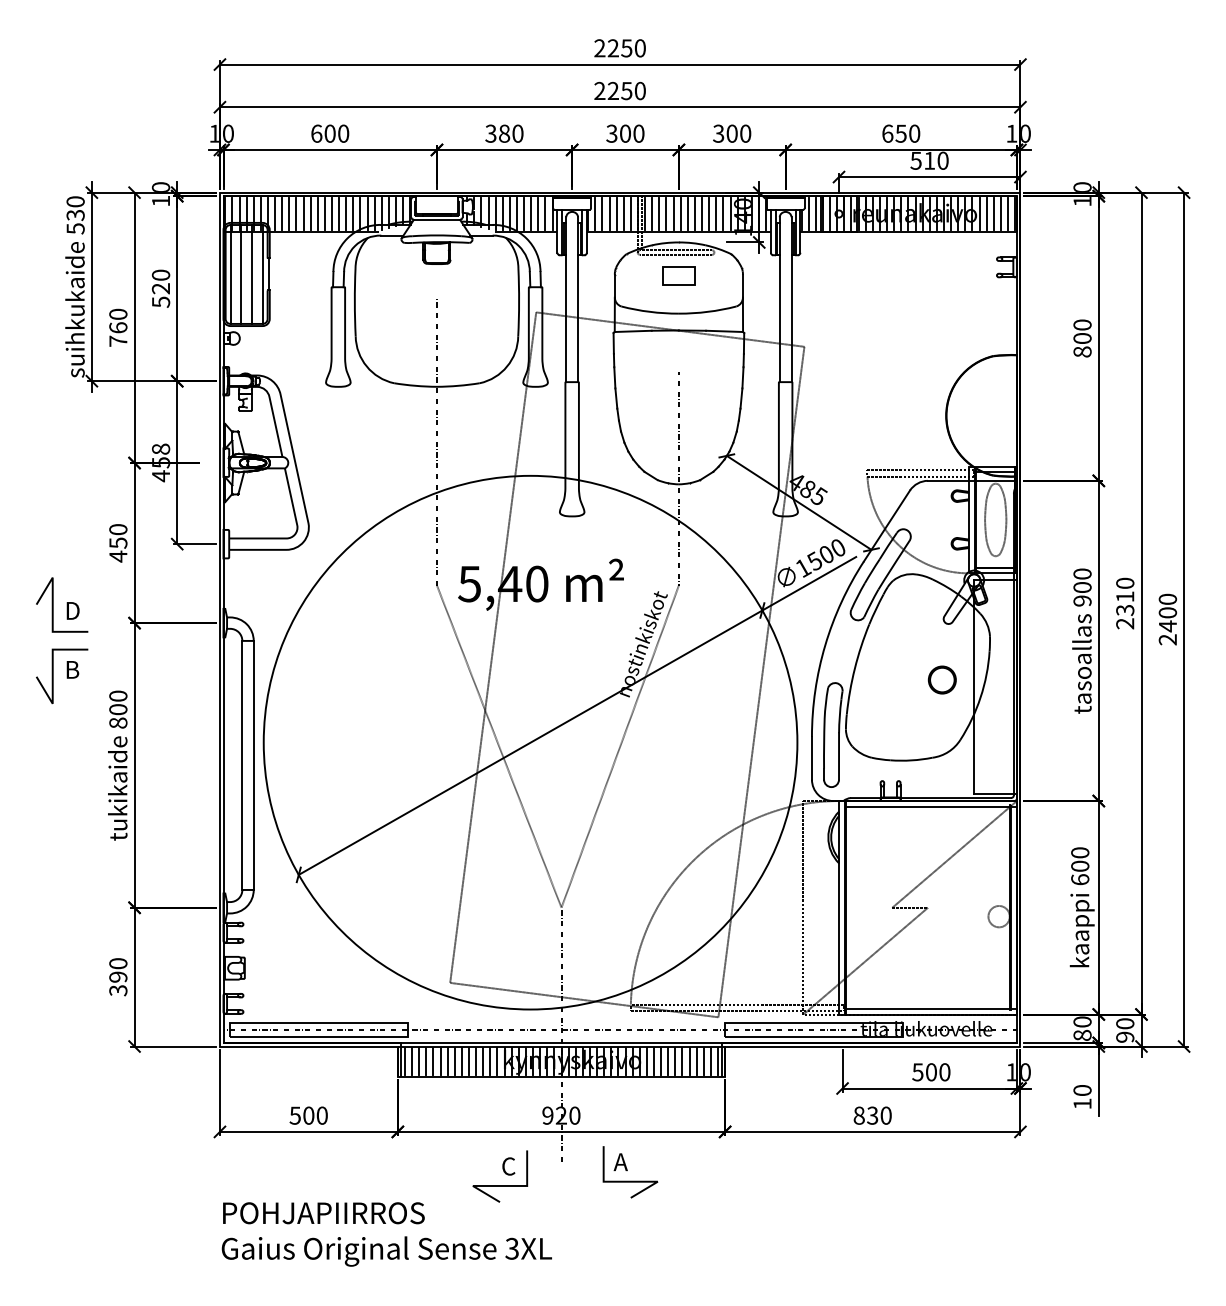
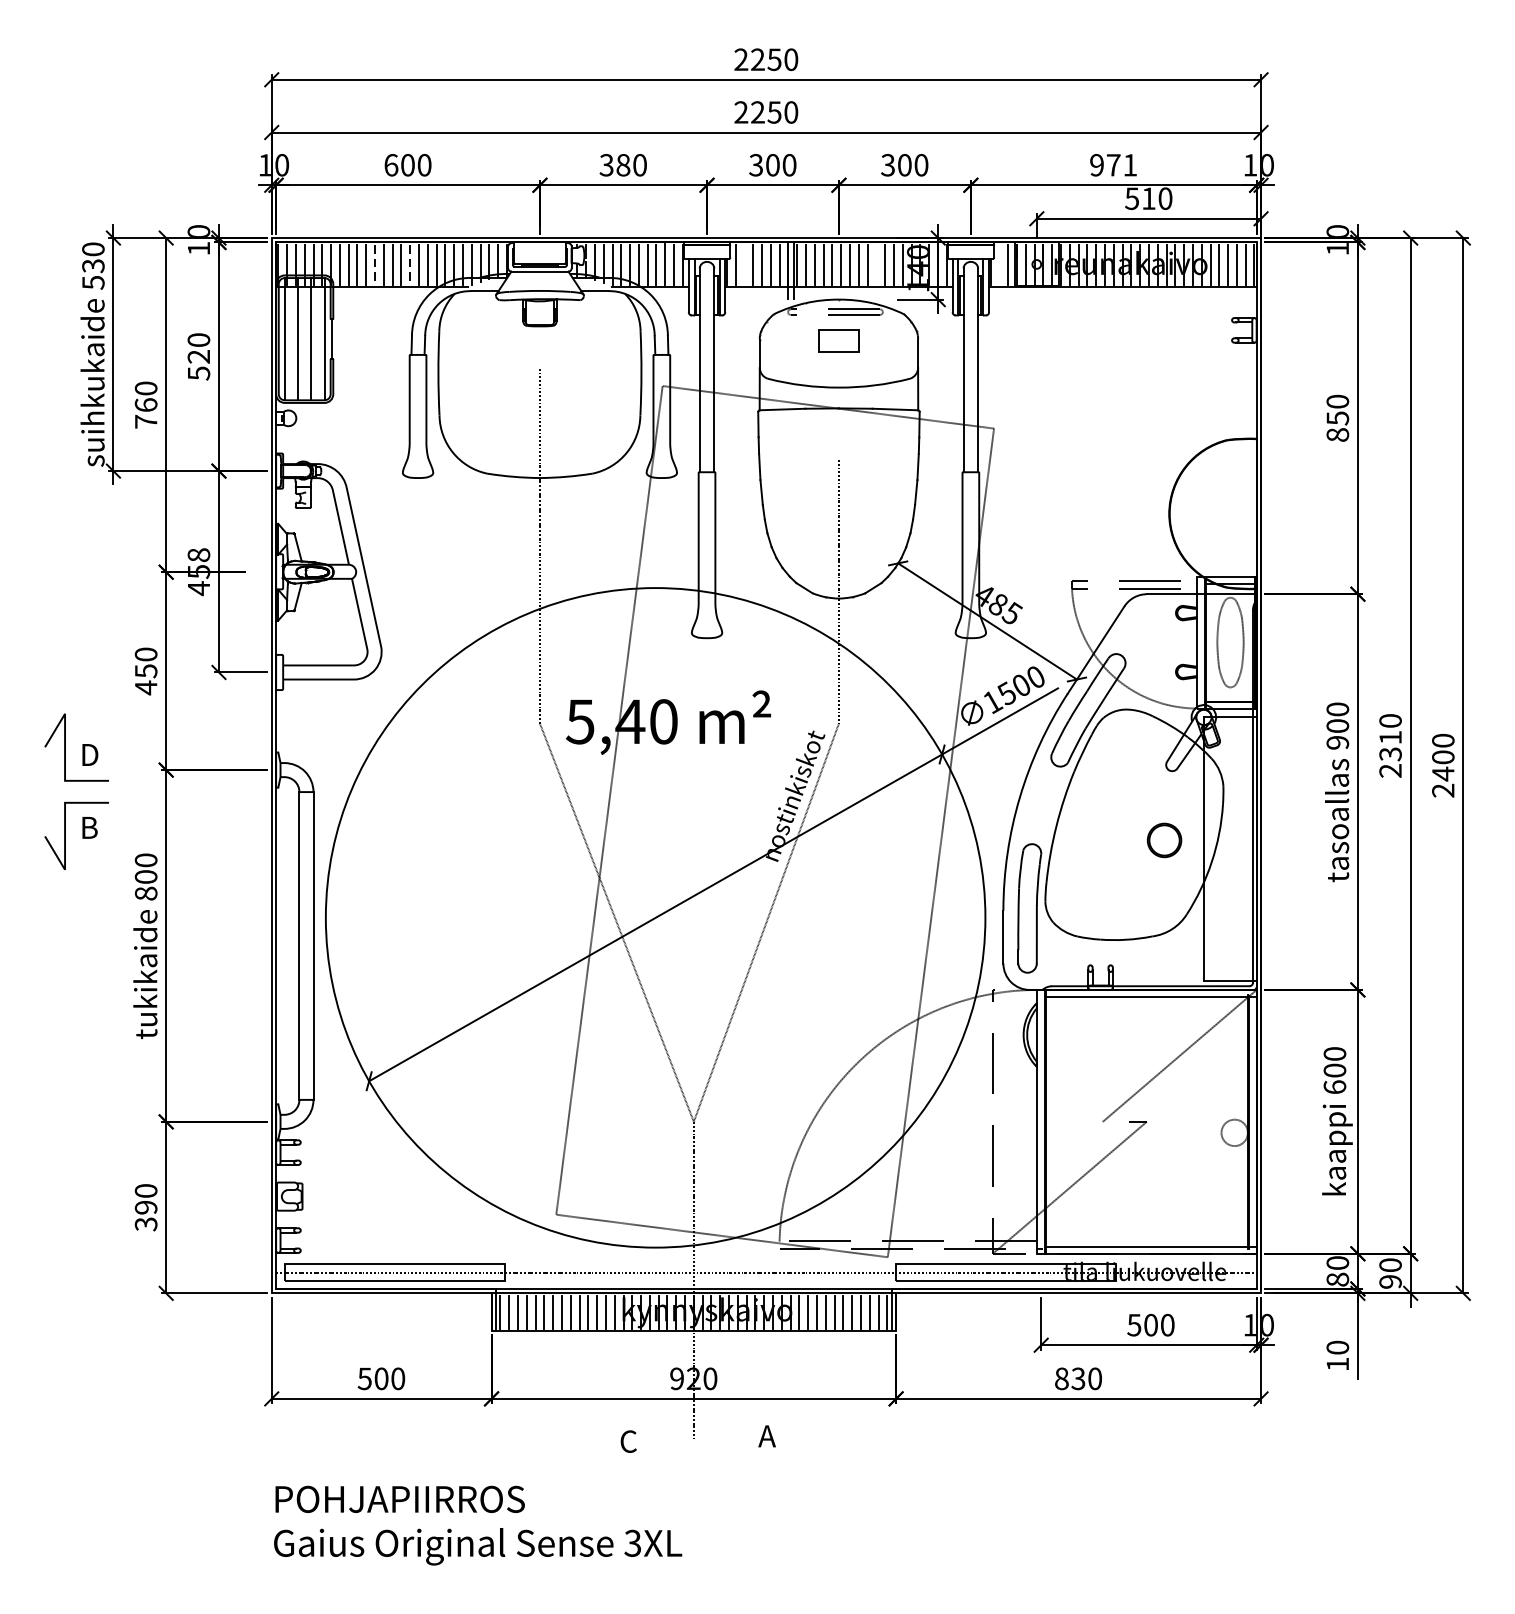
text: (901, 133) -> (1114, 164), 650 -> 971
line: (303, 214) -> (374, 265), solid -> dashed
line: (332, 214) -> (410, 265), solid -> dashed
line: (602, 214) -> (744, 265), removed
line: (709, 214) -> (876, 265), removed
line: (808, 214) -> (999, 265), removed
text: (1082, 338) -> (1337, 418), 800 -> 850
line: (630, 1180) -> (779, 1458), removed
line: (500, 1185) -> (618, 1465), removed

